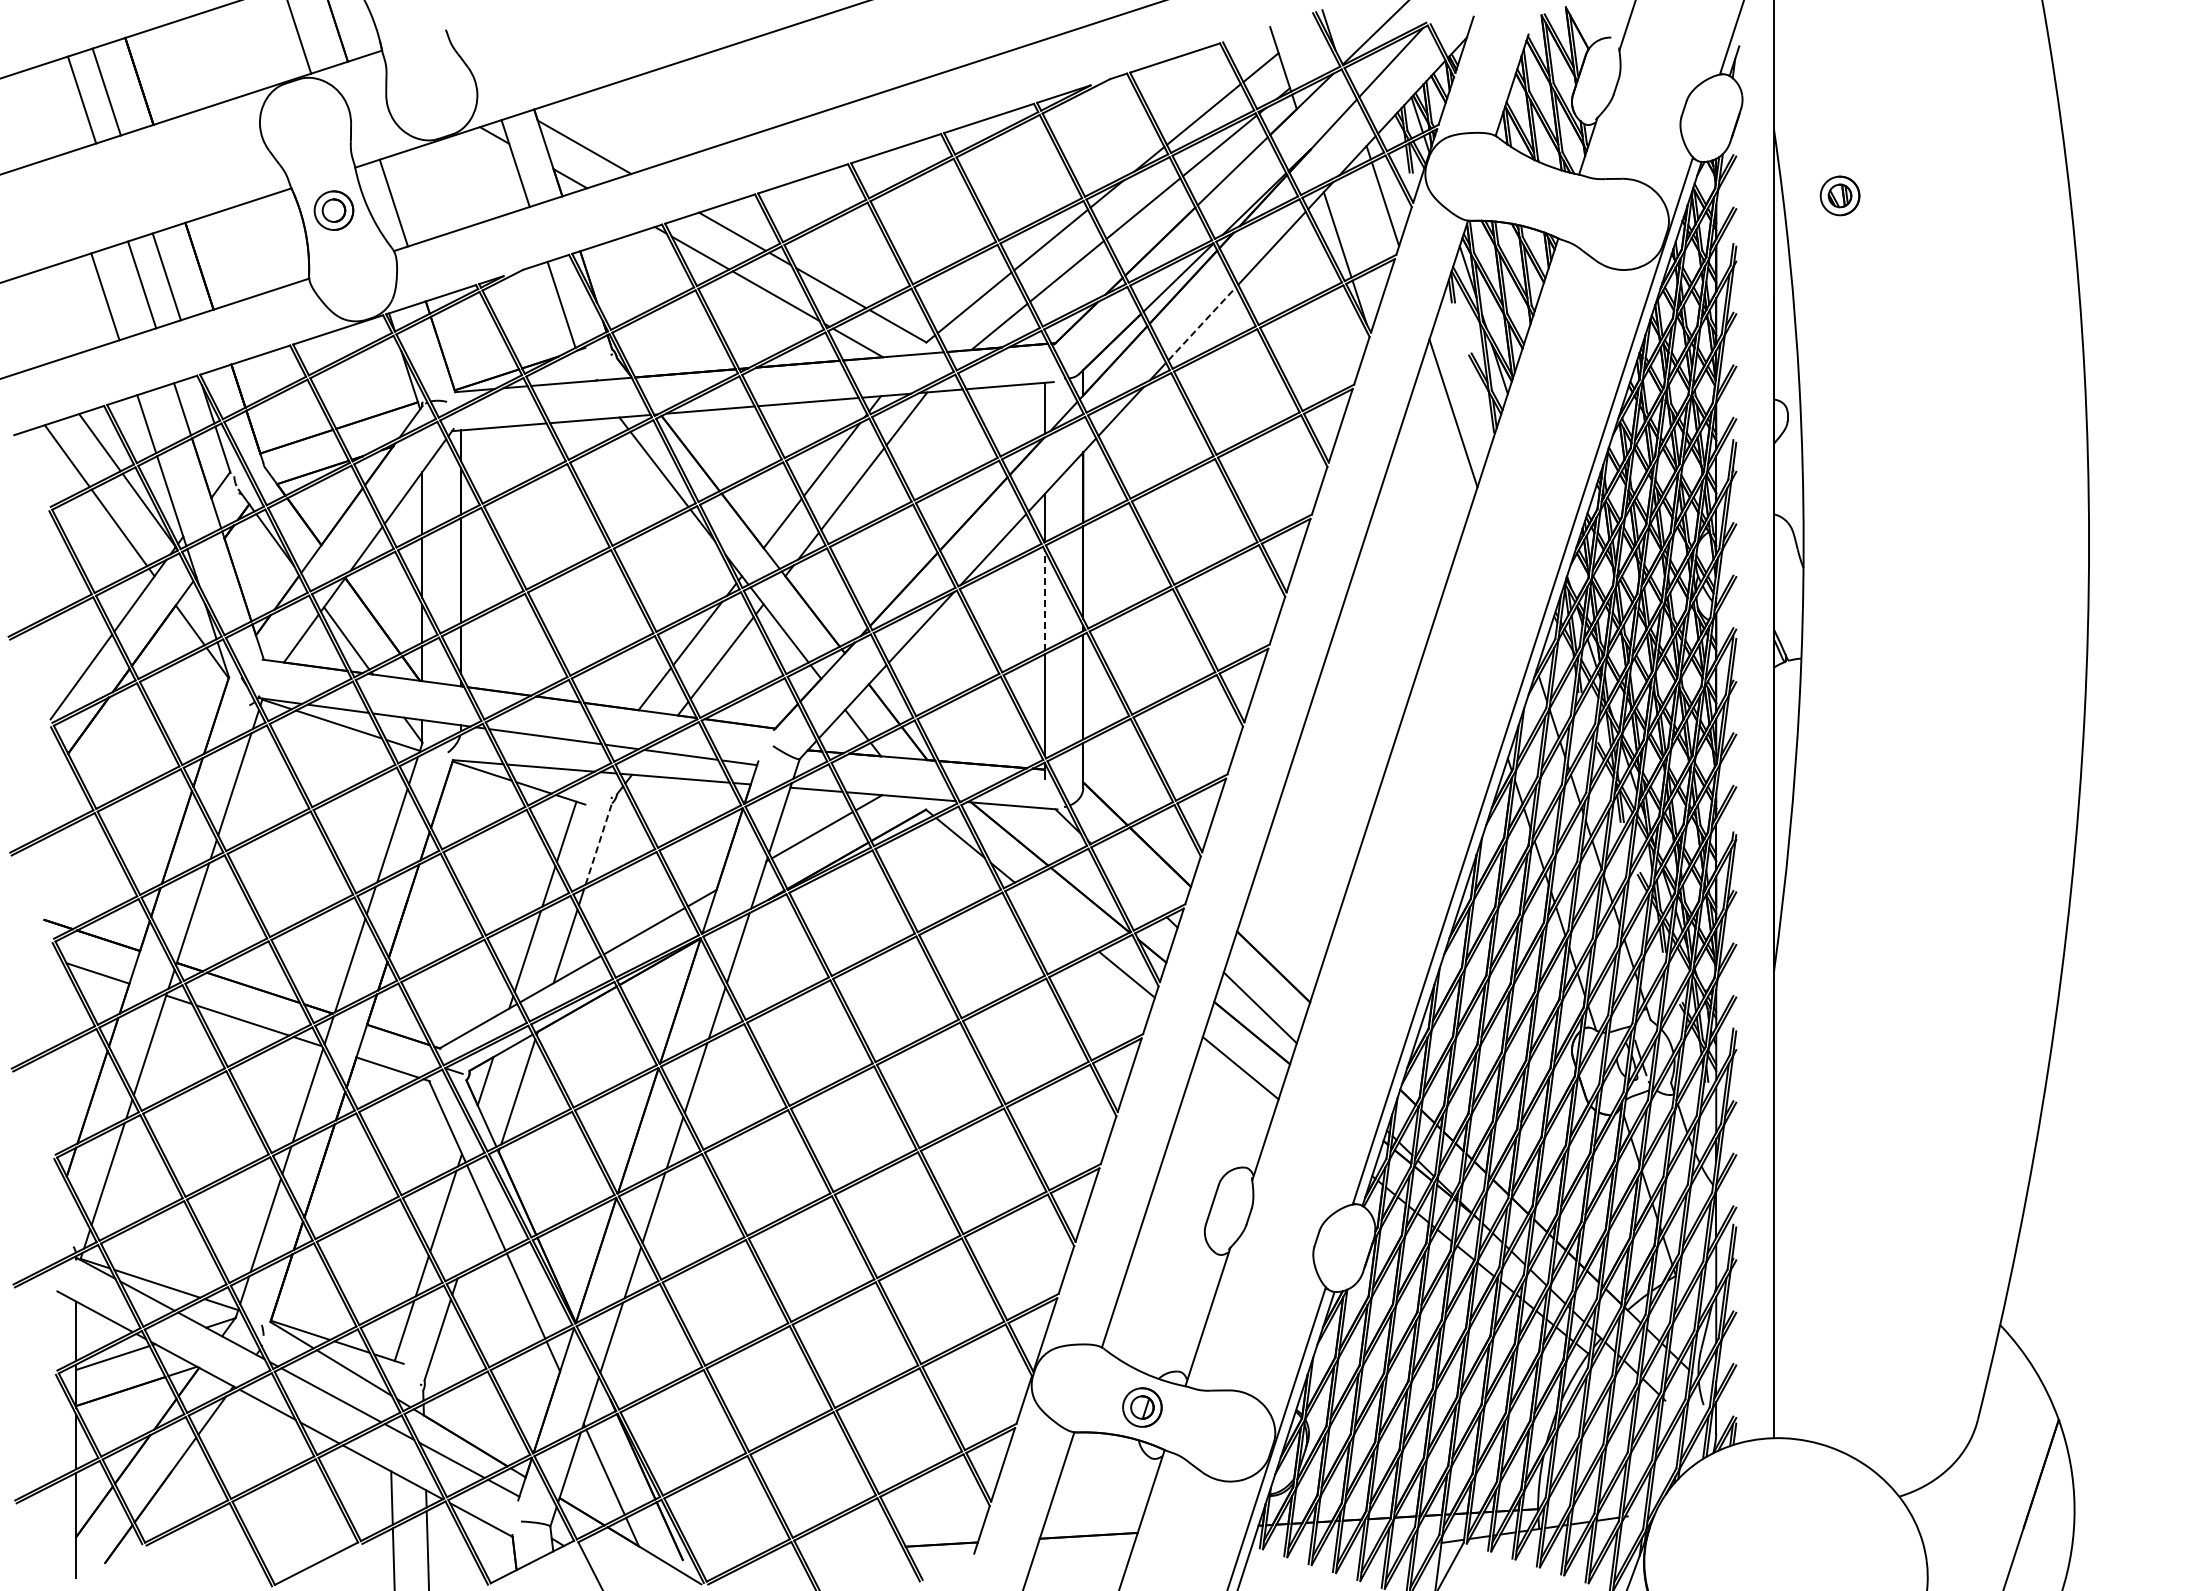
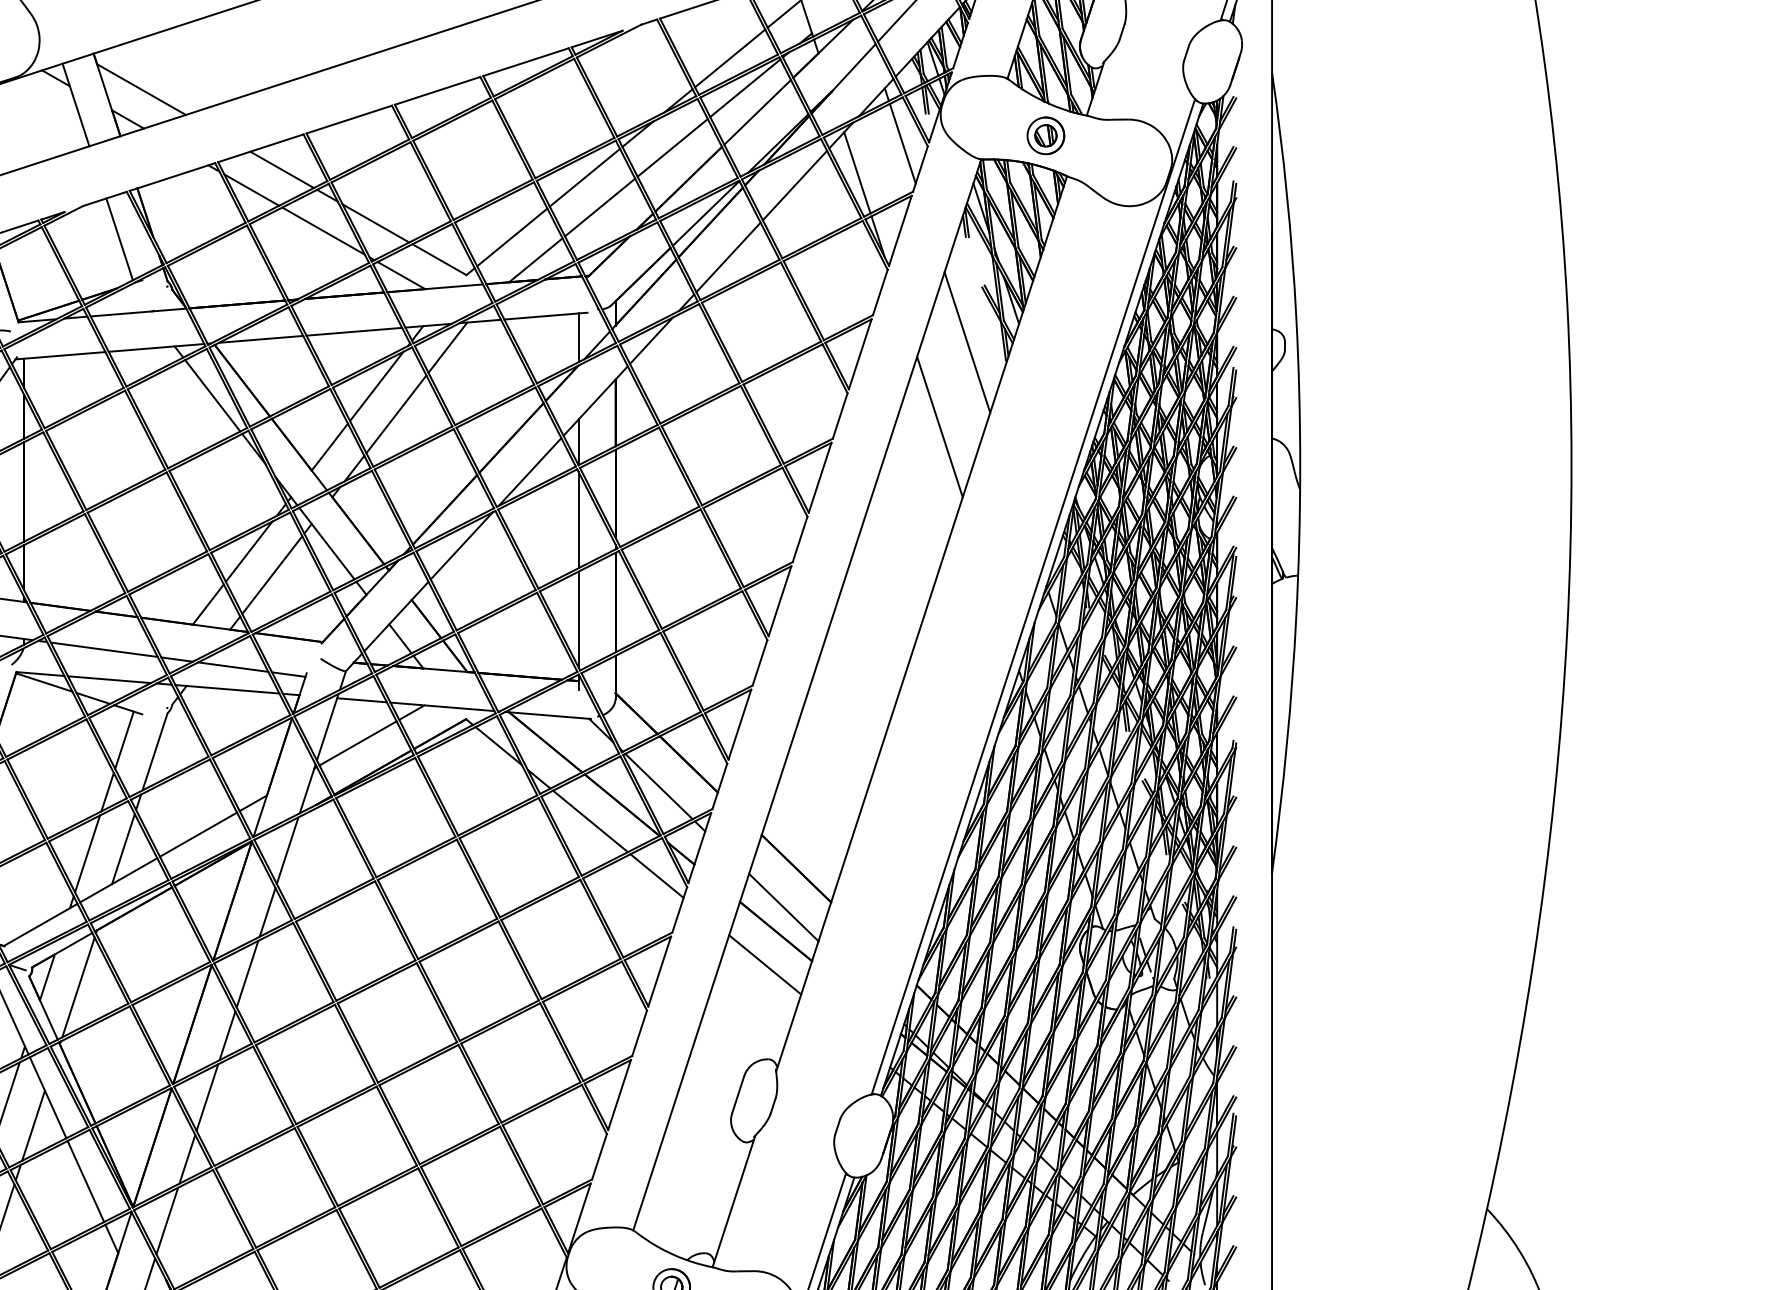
part: (1839, 195) -> (1045, 135), moved
line: (1202, 323) -> (728, 257), dashed -> solid
line: (1424, 502) -> (939, 427), added
line: (1044, 599) -> (578, 519), dashed -> solid
line: (598, 844) -> (154, 752), dashed -> solid
line: (1128, 880) -> (658, 786), added
line: (1056, 916) -> (590, 820), added
line: (471, 1237) -> (34, 1125), added

